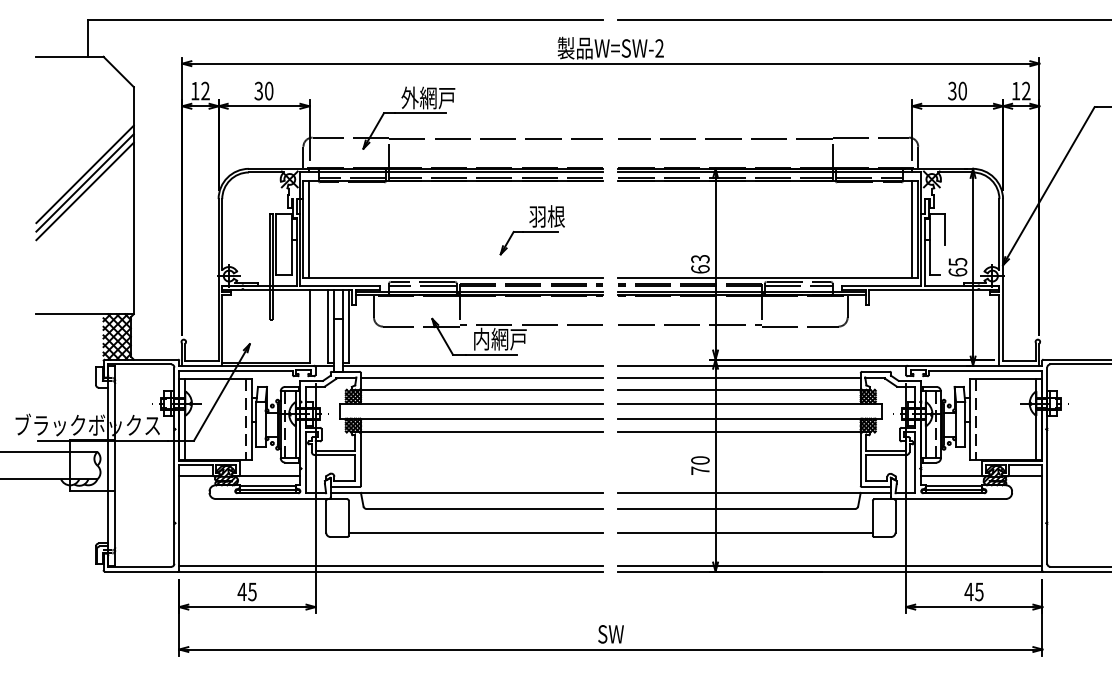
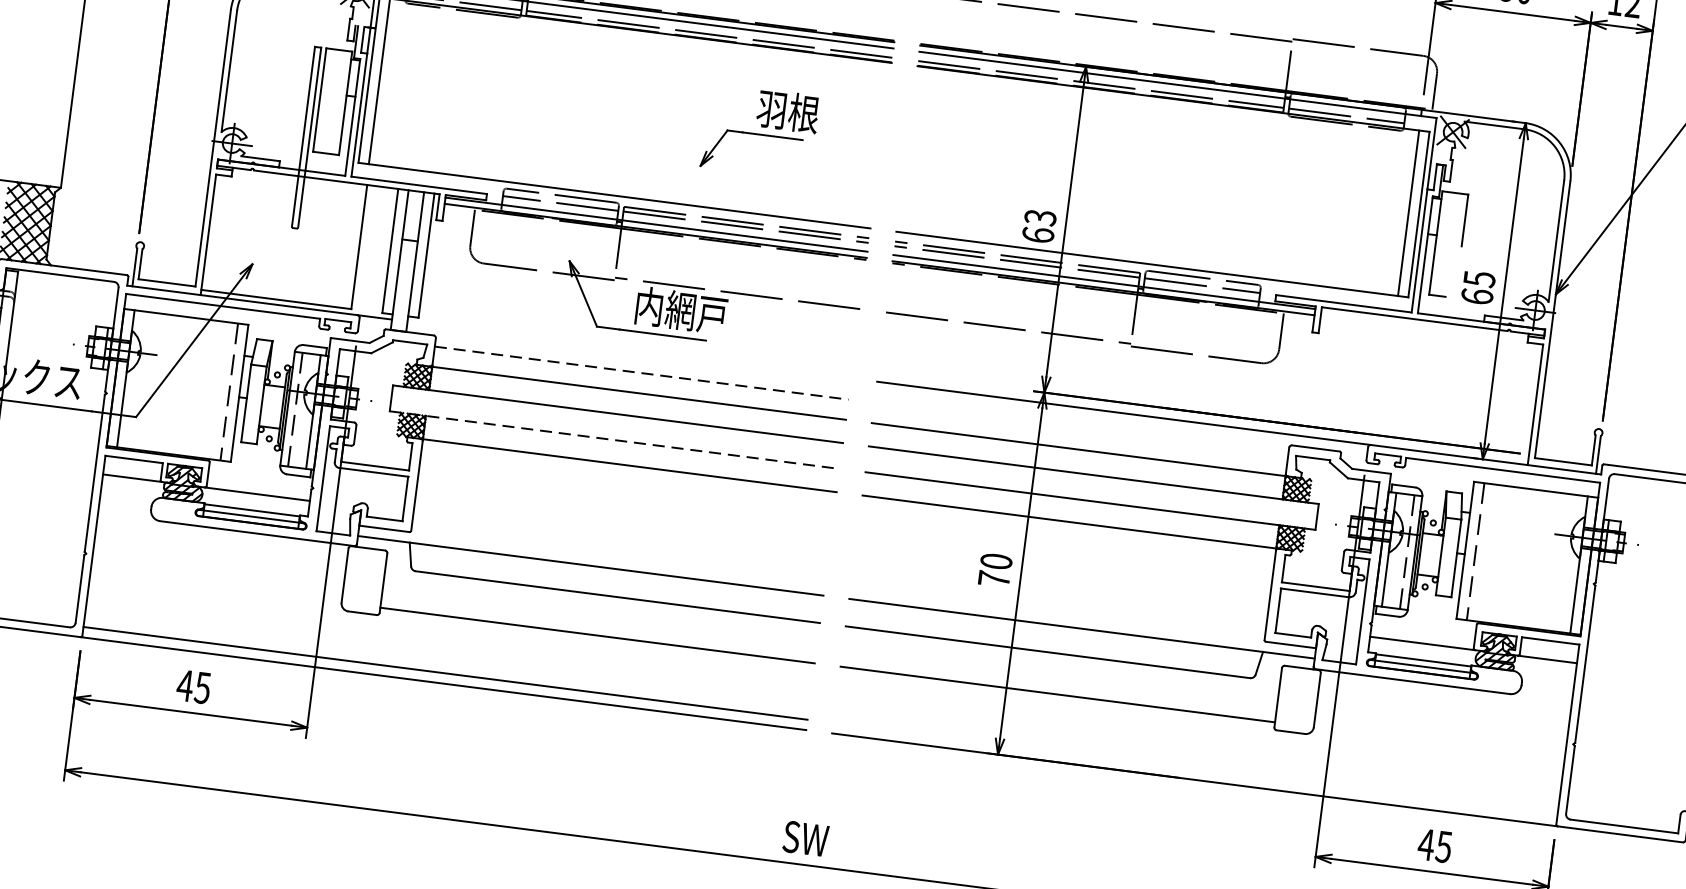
line: (473, 365) -> (629, 349), removed
line: (482, 378) -> (642, 373), solid -> dashed
line: (739, 378) -> (1081, 430), removed
line: (471, 418) -> (614, 439), solid -> dashed
line: (830, 565) -> (1195, 769), removed

